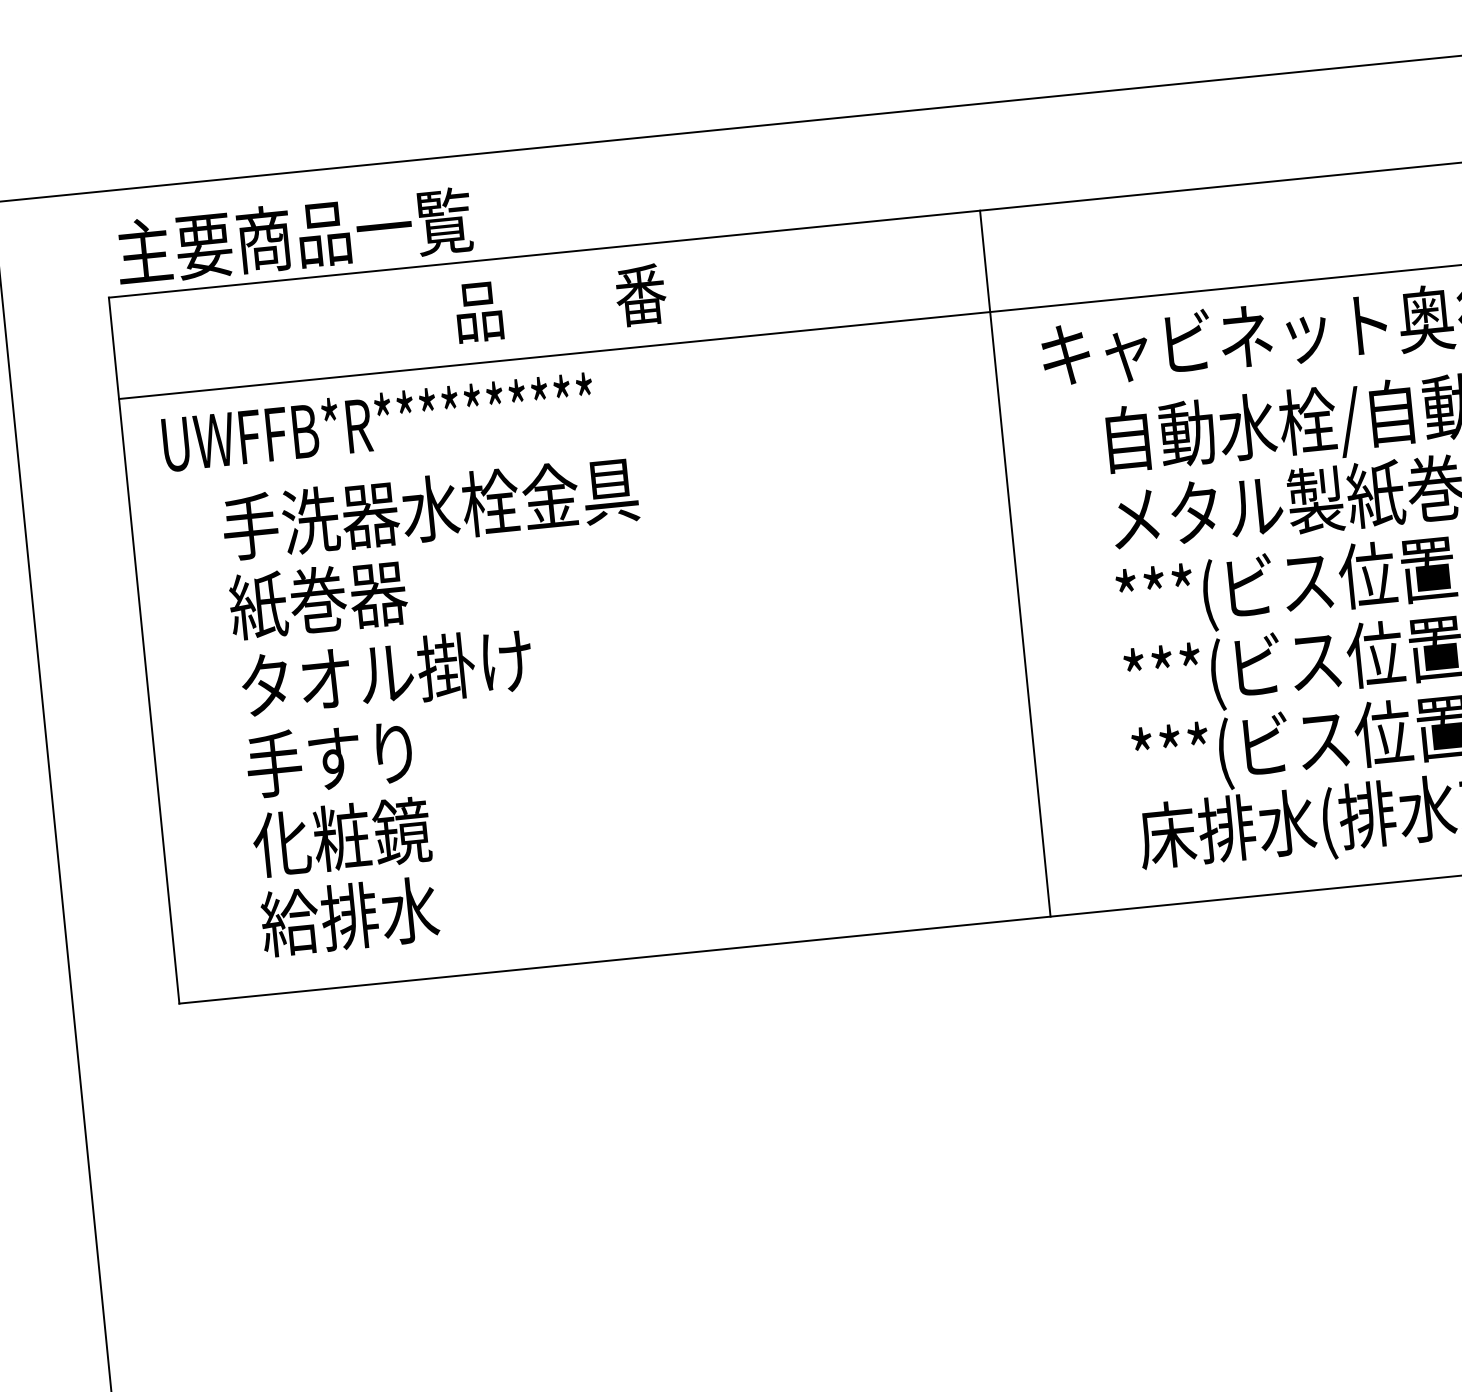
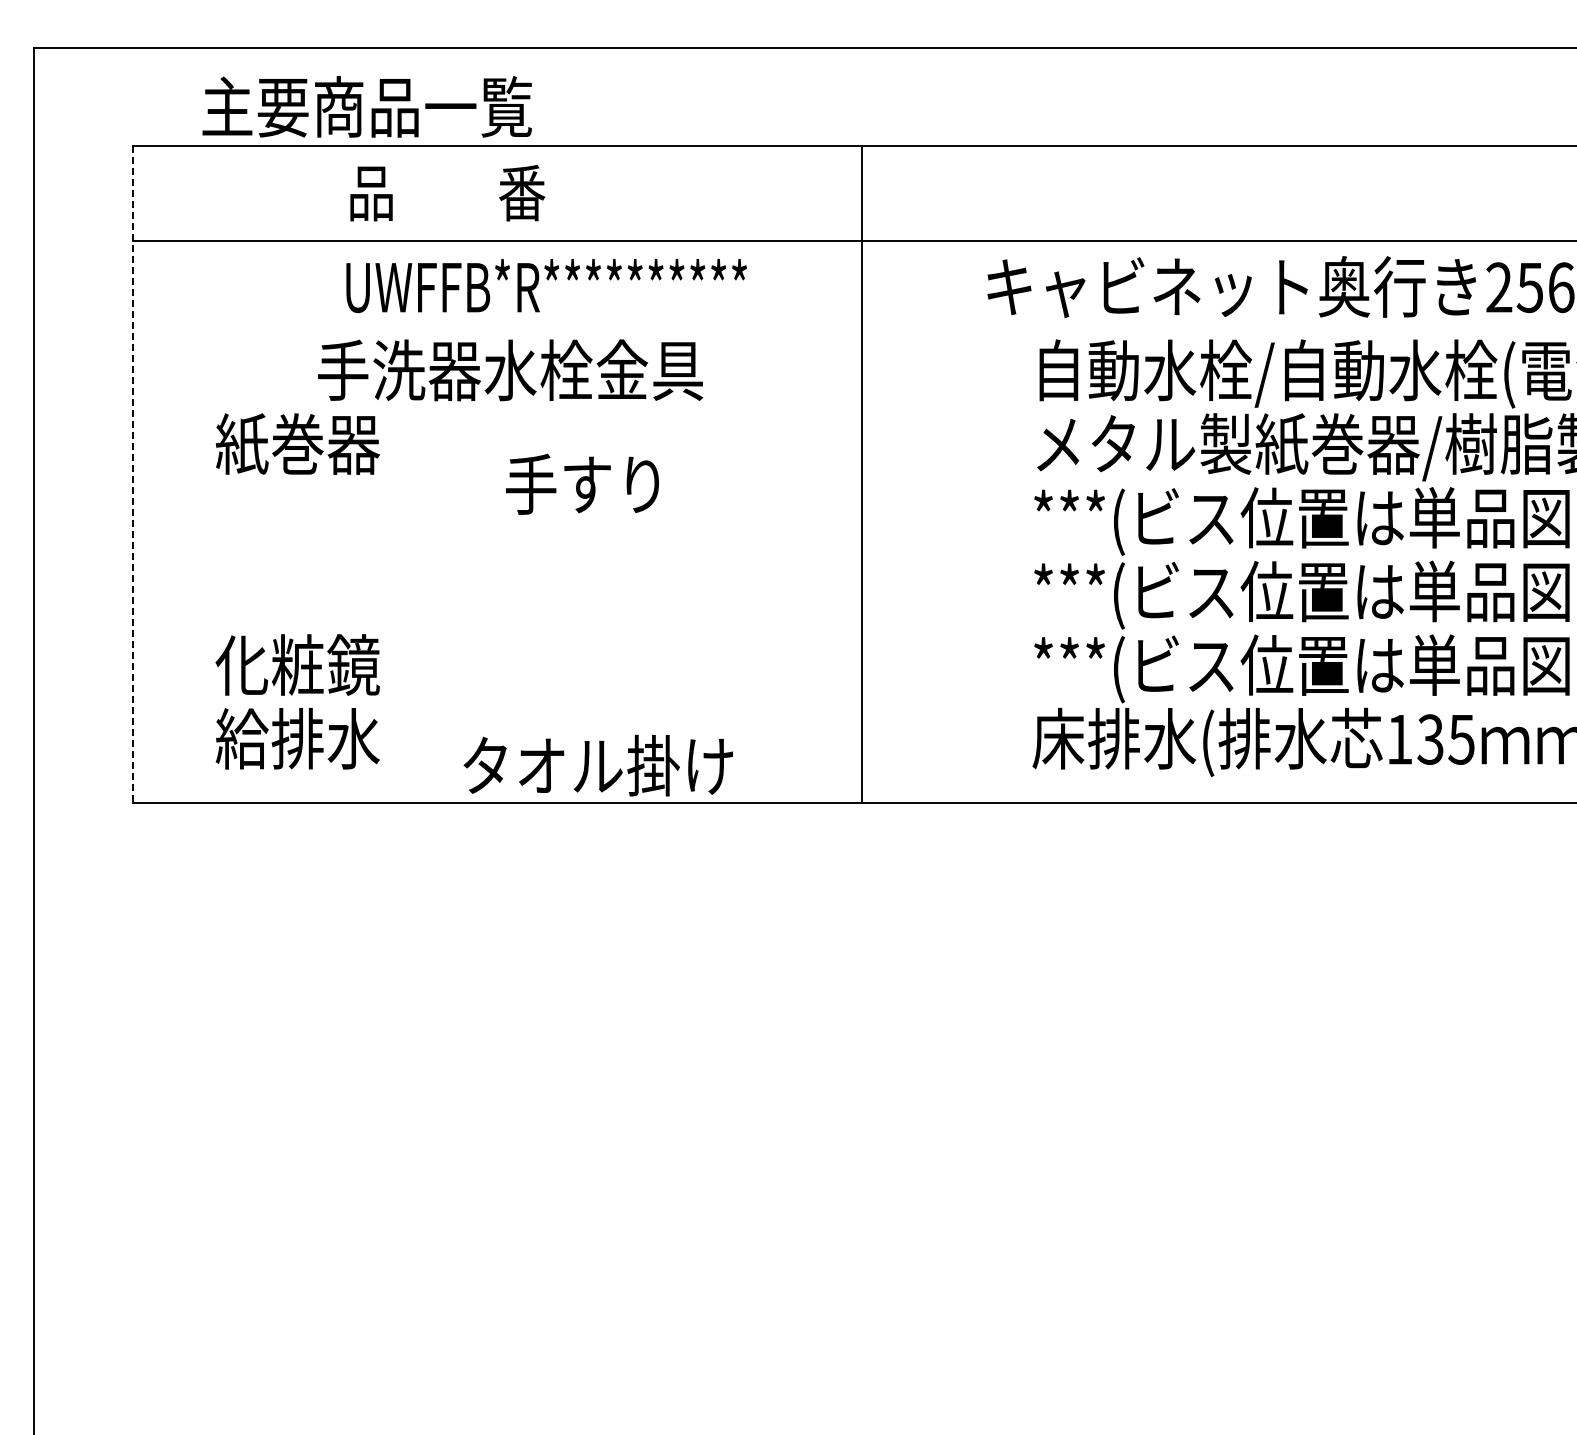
text: (293, 235) -> (366, 106), moved
text: (560, 303) -> (447, 193), moved
text: (378, 422) -> (546, 286), moved
text: (430, 508) -> (510, 370), moved
line: (1015, 563) -> (862, 474), moved
line: (144, 651) -> (132, 475), solid -> dashed
text: (386, 672) -> (597, 765), moved
text: (329, 757) -> (582, 483), moved

